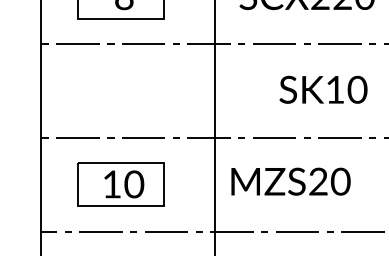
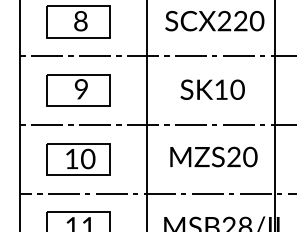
text: (323, 89) -> (212, 89), moved
part: (121, 90) -> (78, 90), added
text: (290, 180) -> (213, 156), moved

